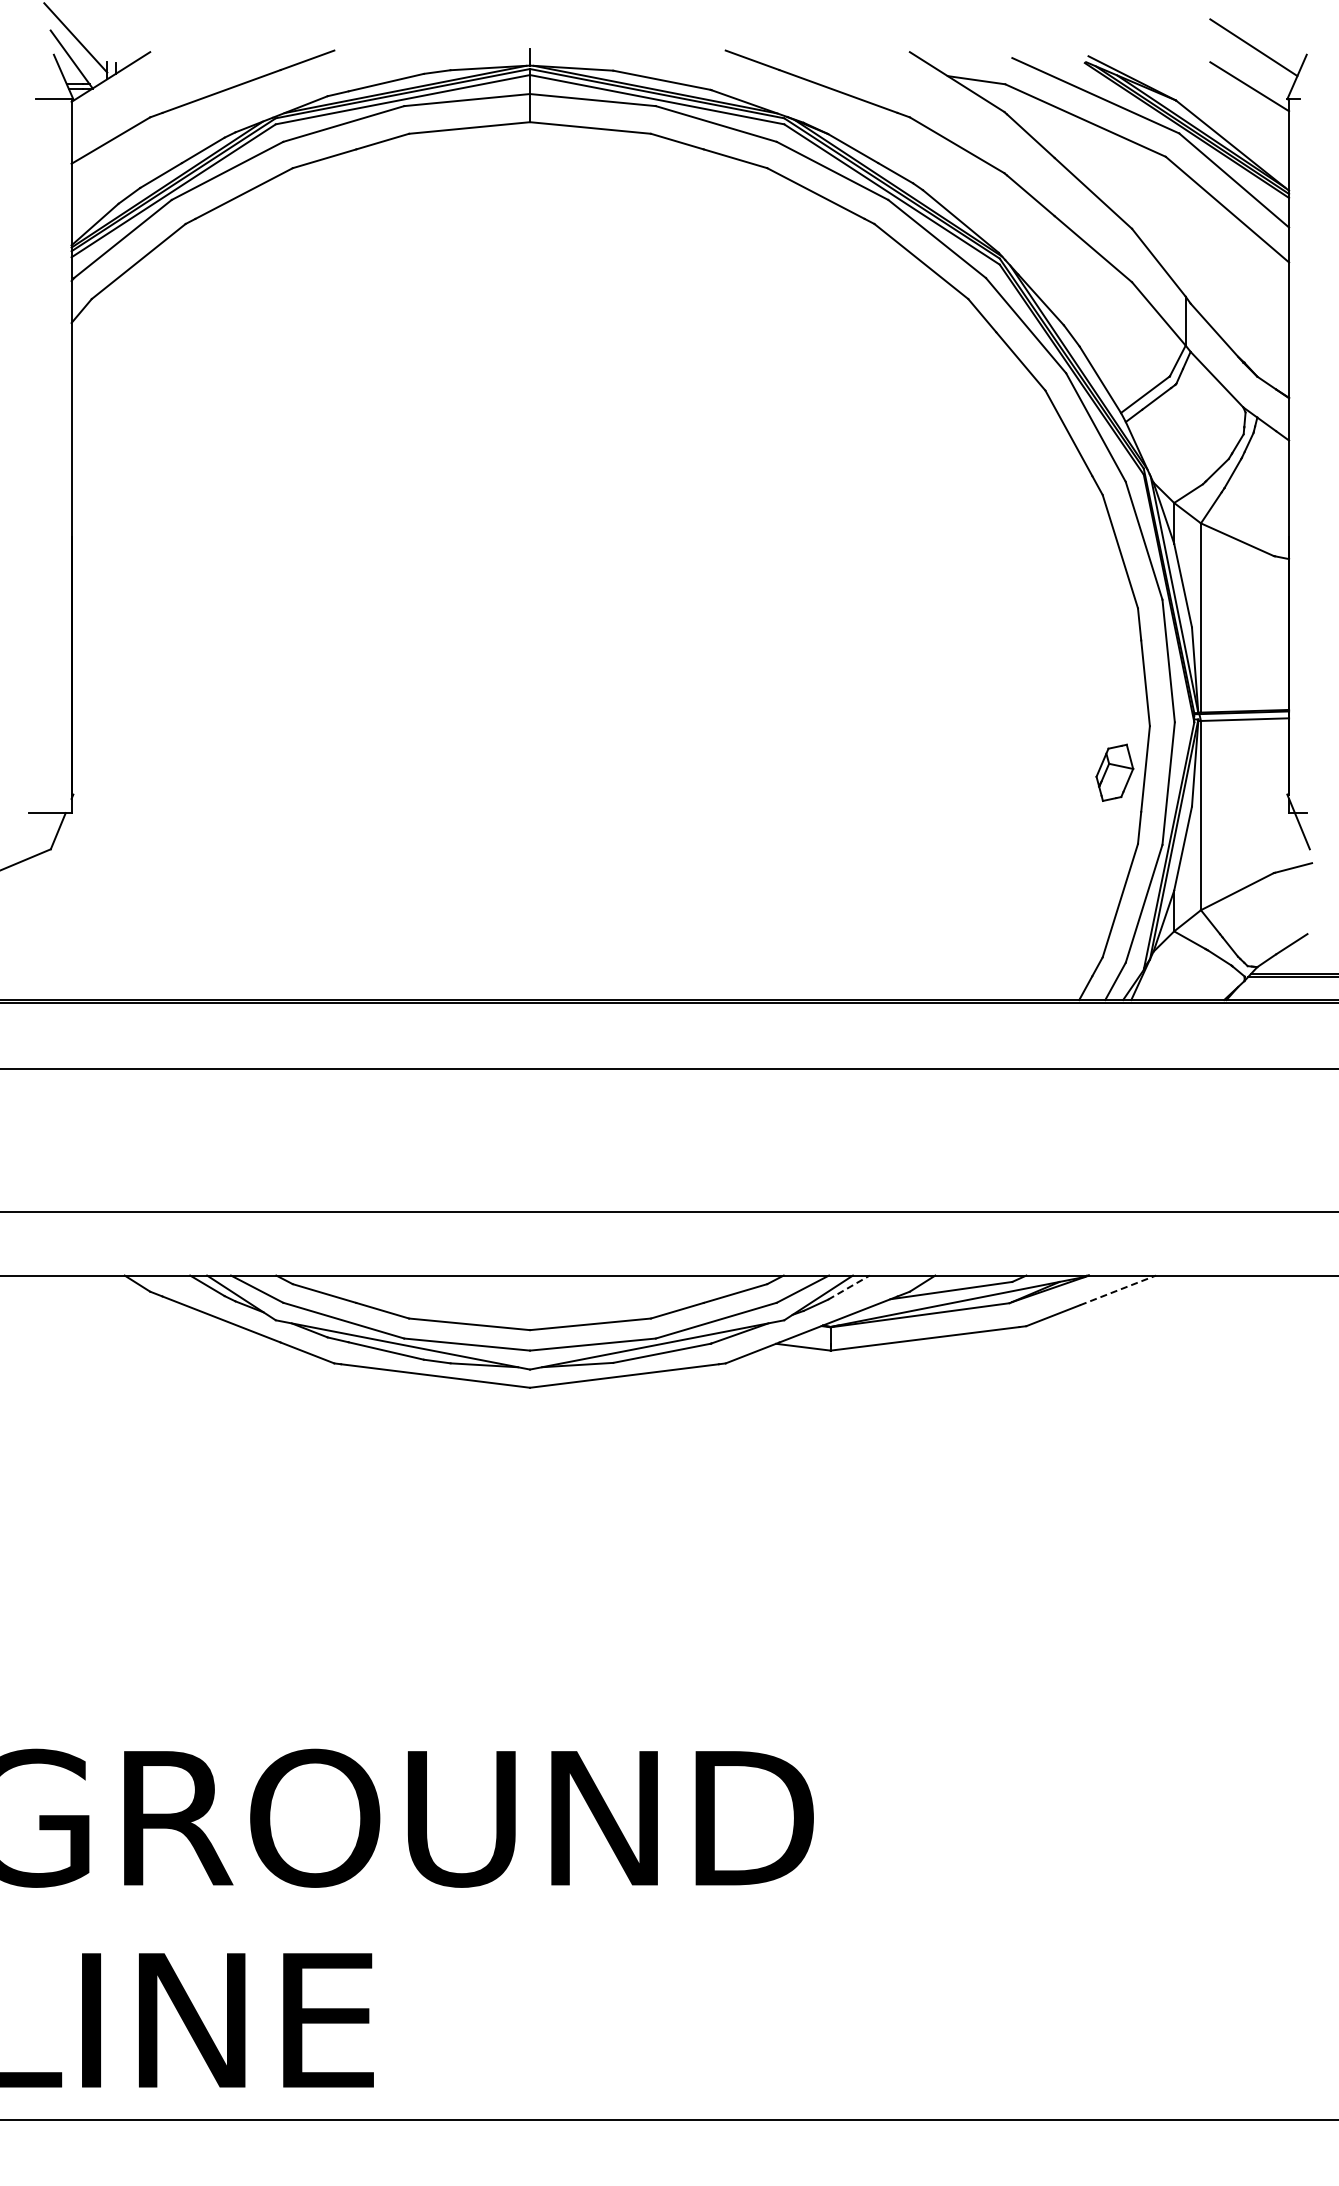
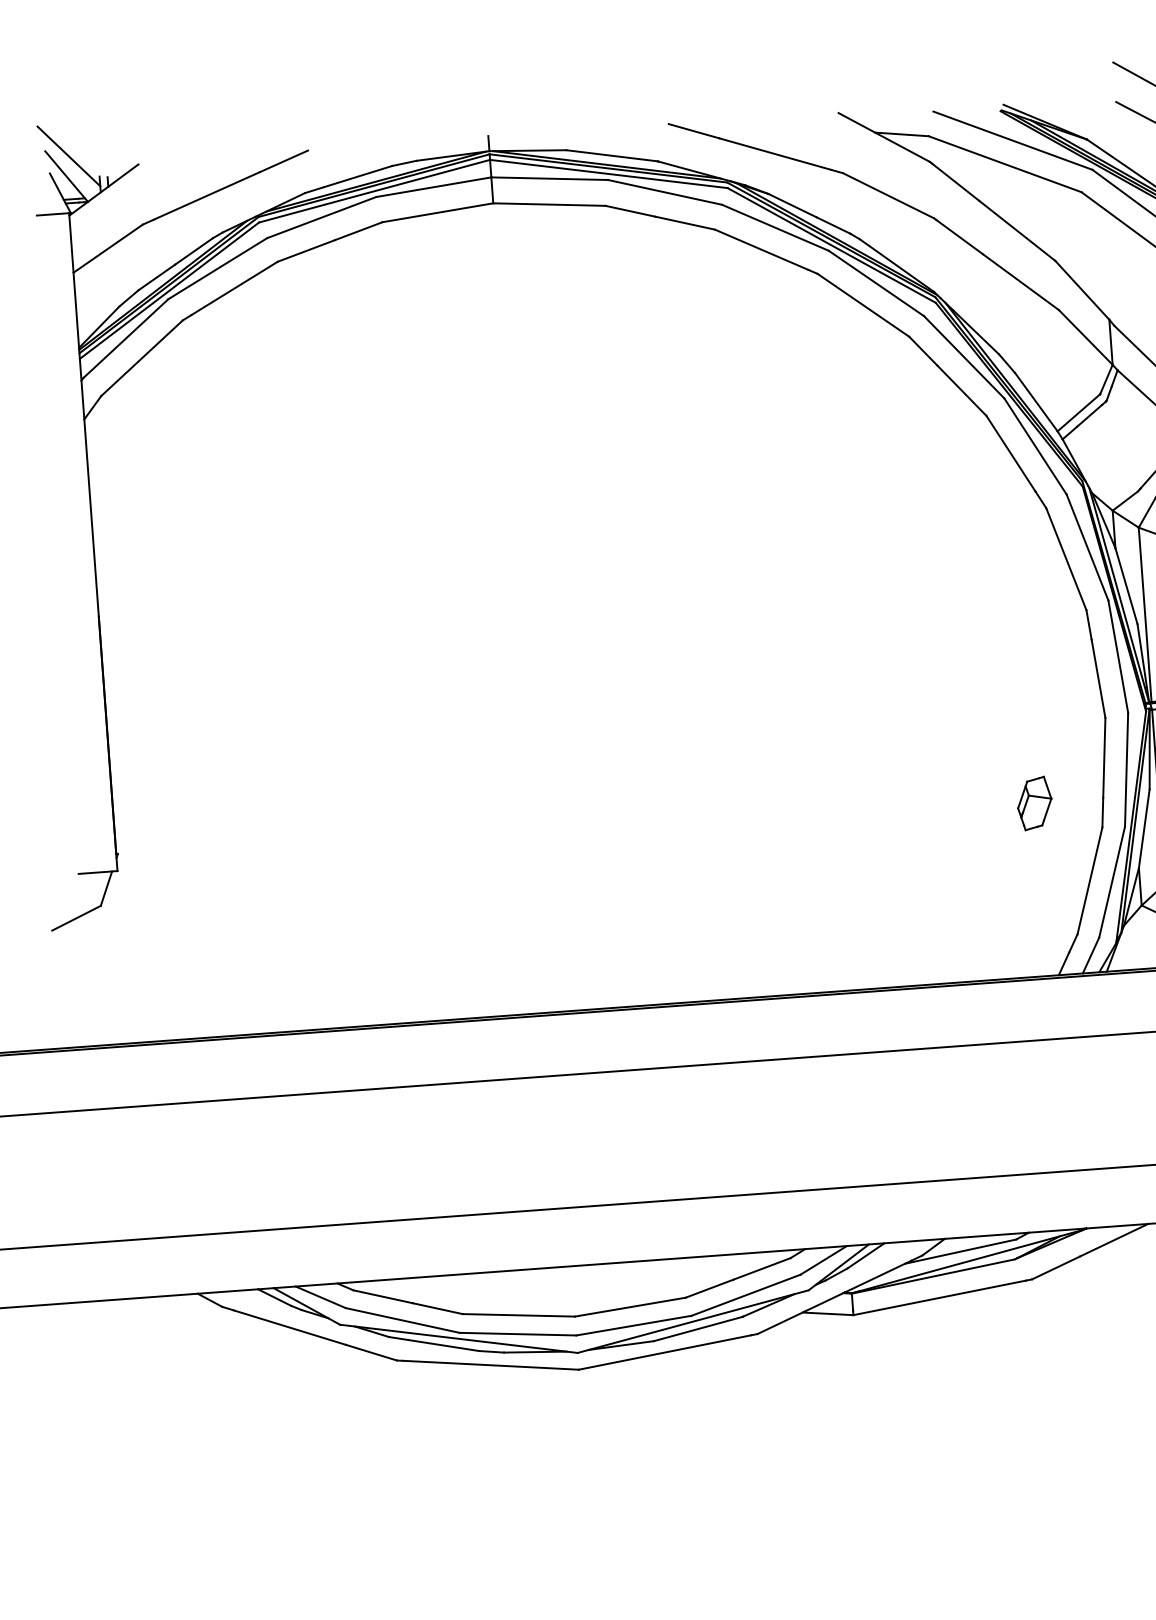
part: (1114, 772) -> (1034, 803), moved
line: (849, 1287) -> (866, 1255), dashed -> solid
line: (1118, 1290) -> (1114, 1240), dashed -> solid

